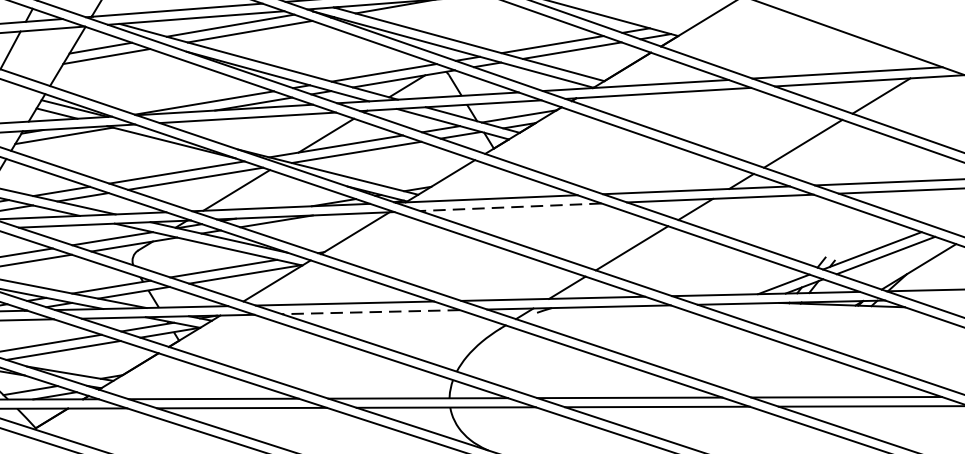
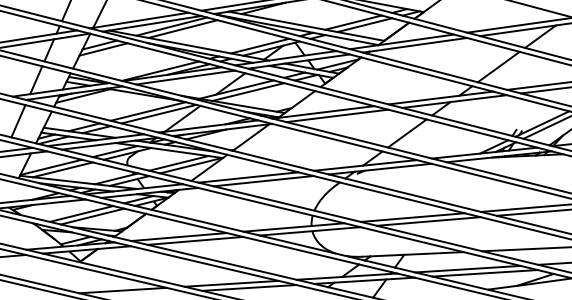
line: (509, 206) -> (336, 115), dashed -> solid
line: (370, 312) -> (263, 181), dashed -> solid

